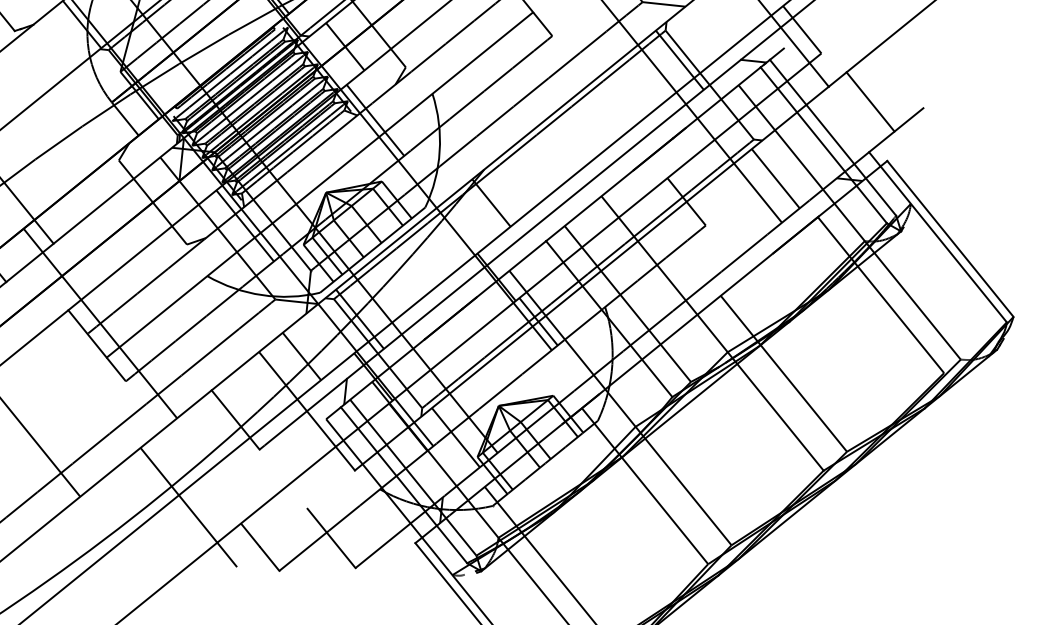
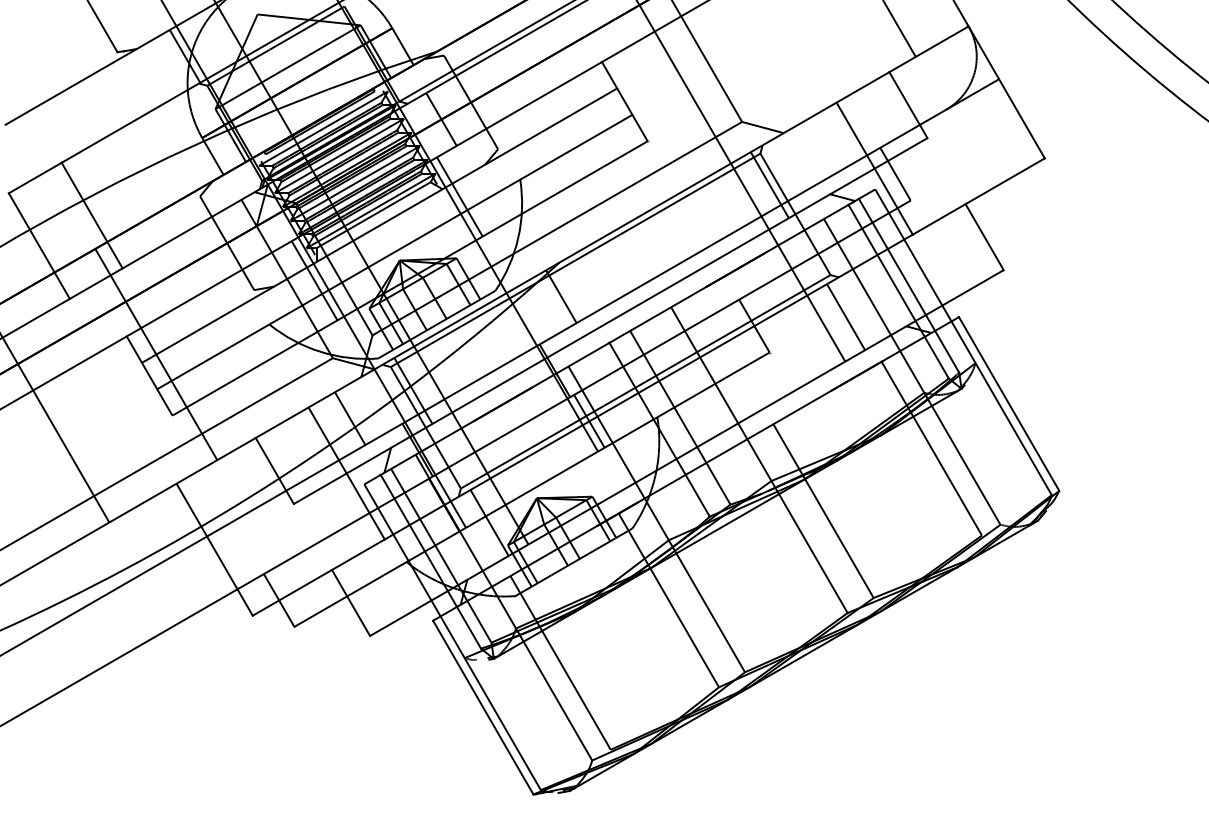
line: (826, 100) -> (908, 247), added
line: (870, 102) -> (984, 237), moved
line: (295, 518) -> (318, 577), added

